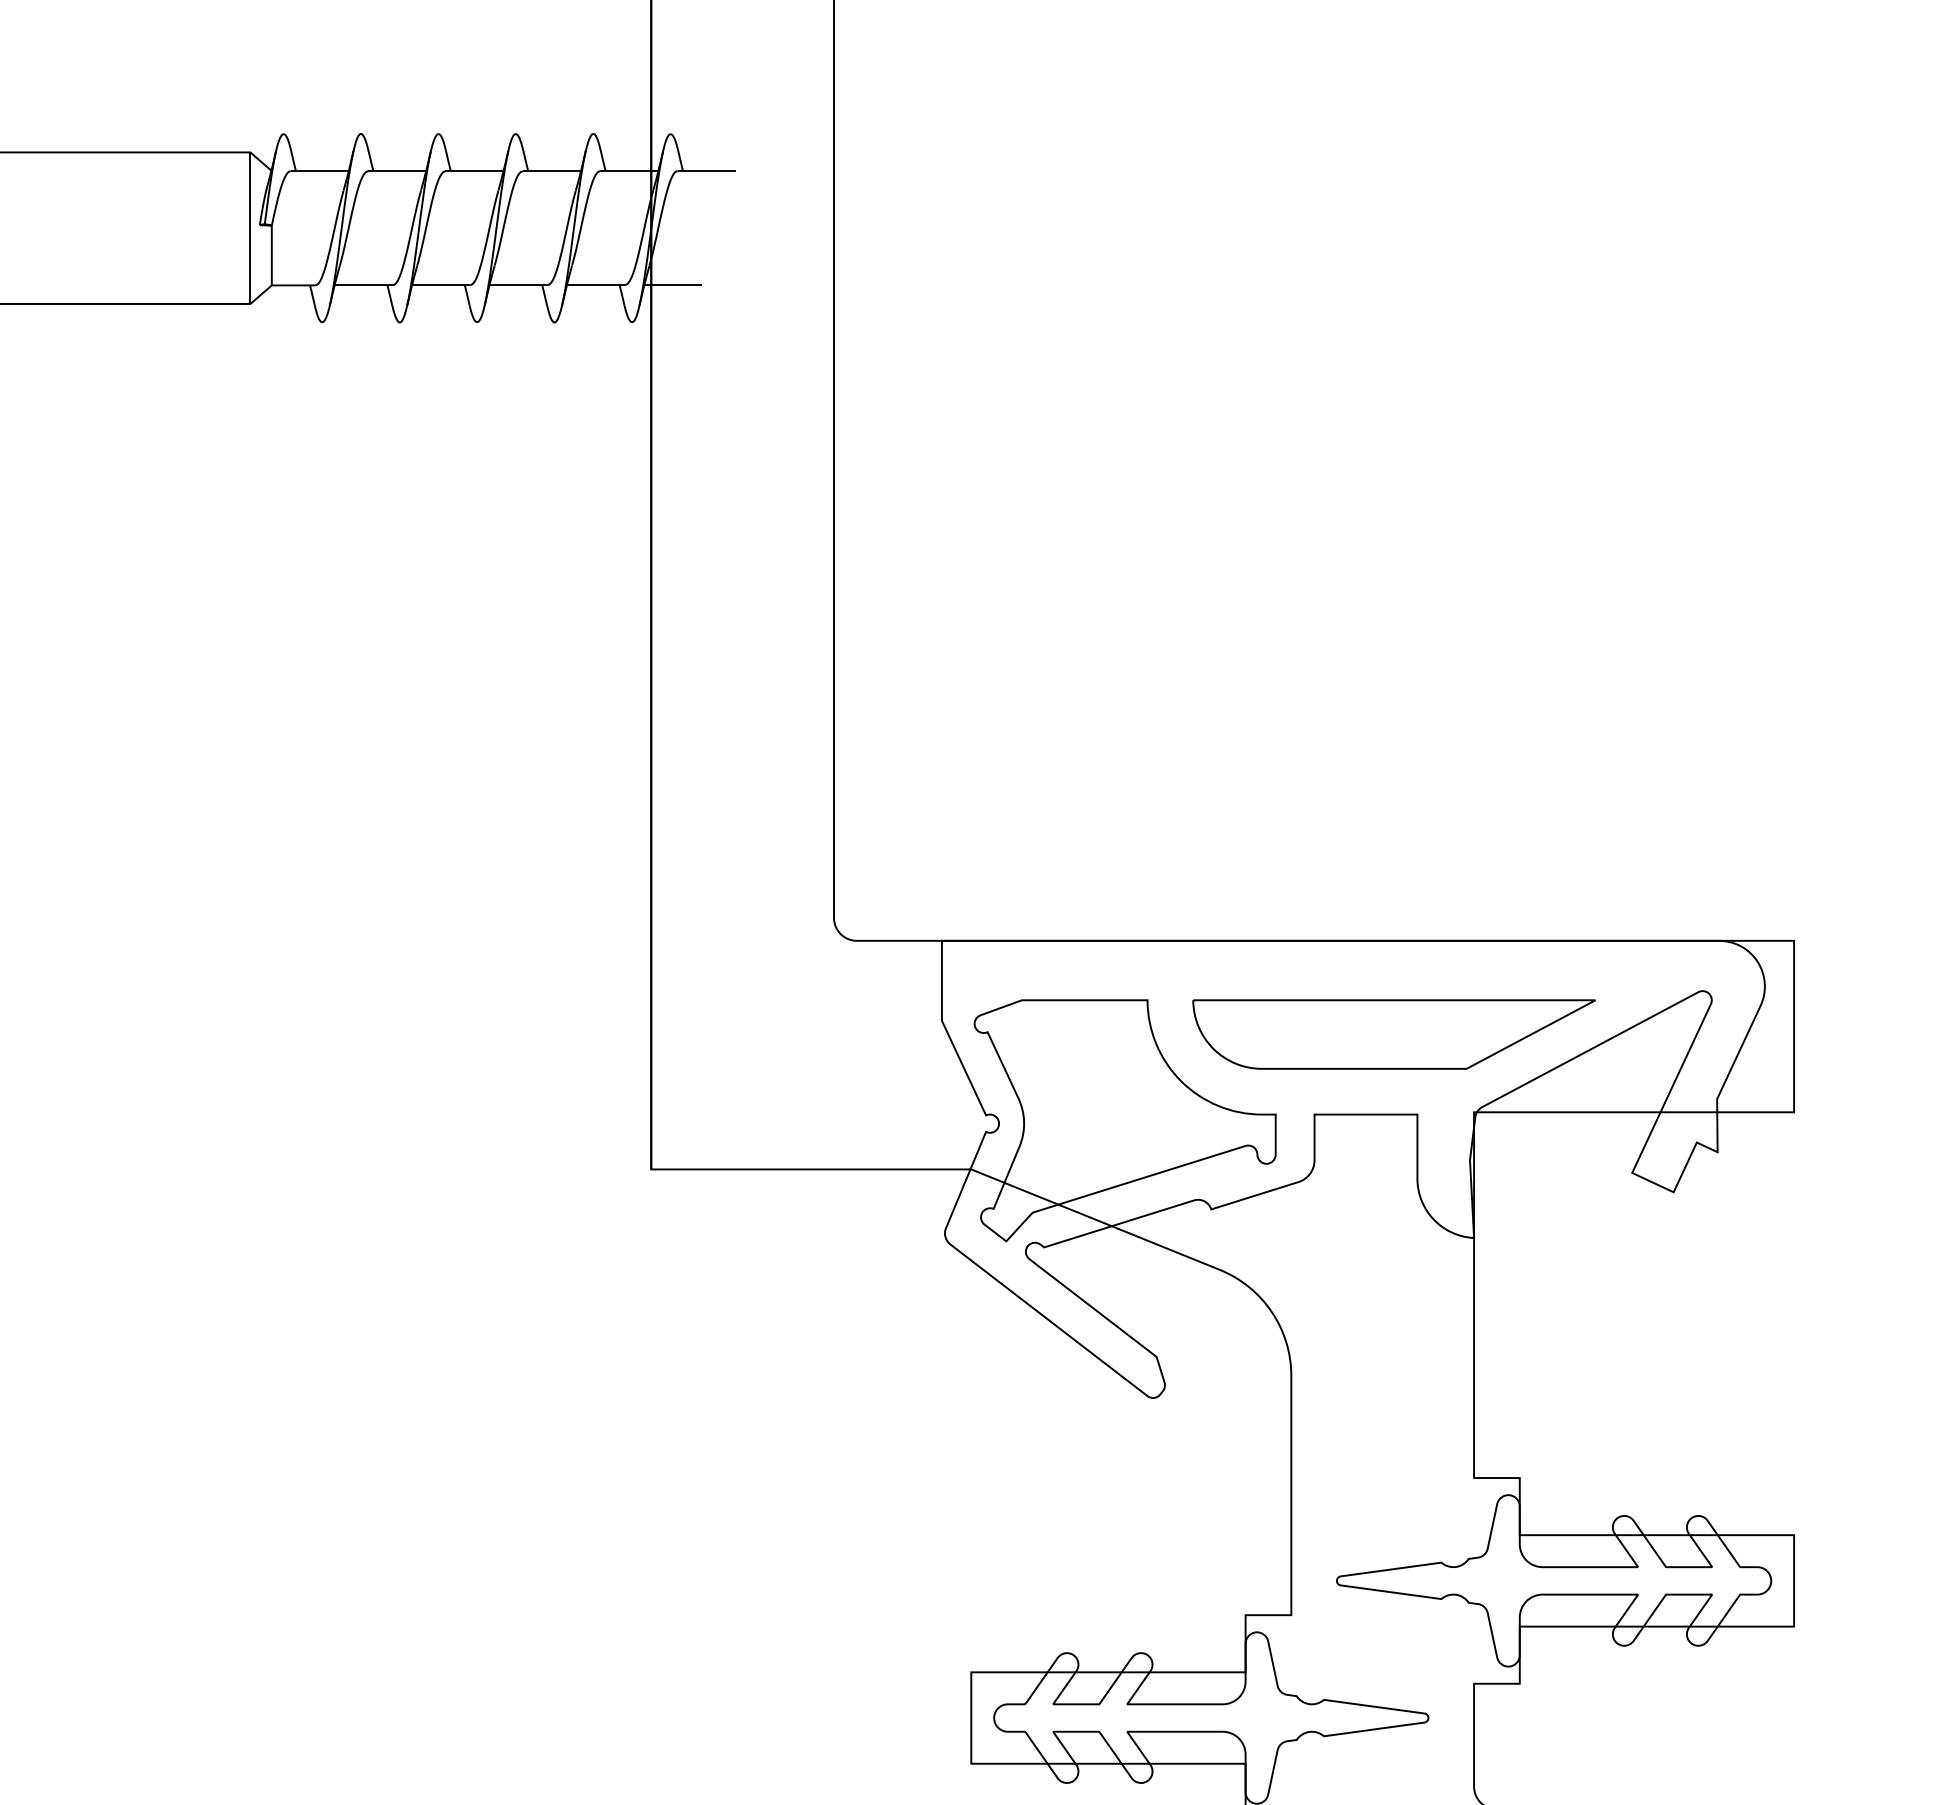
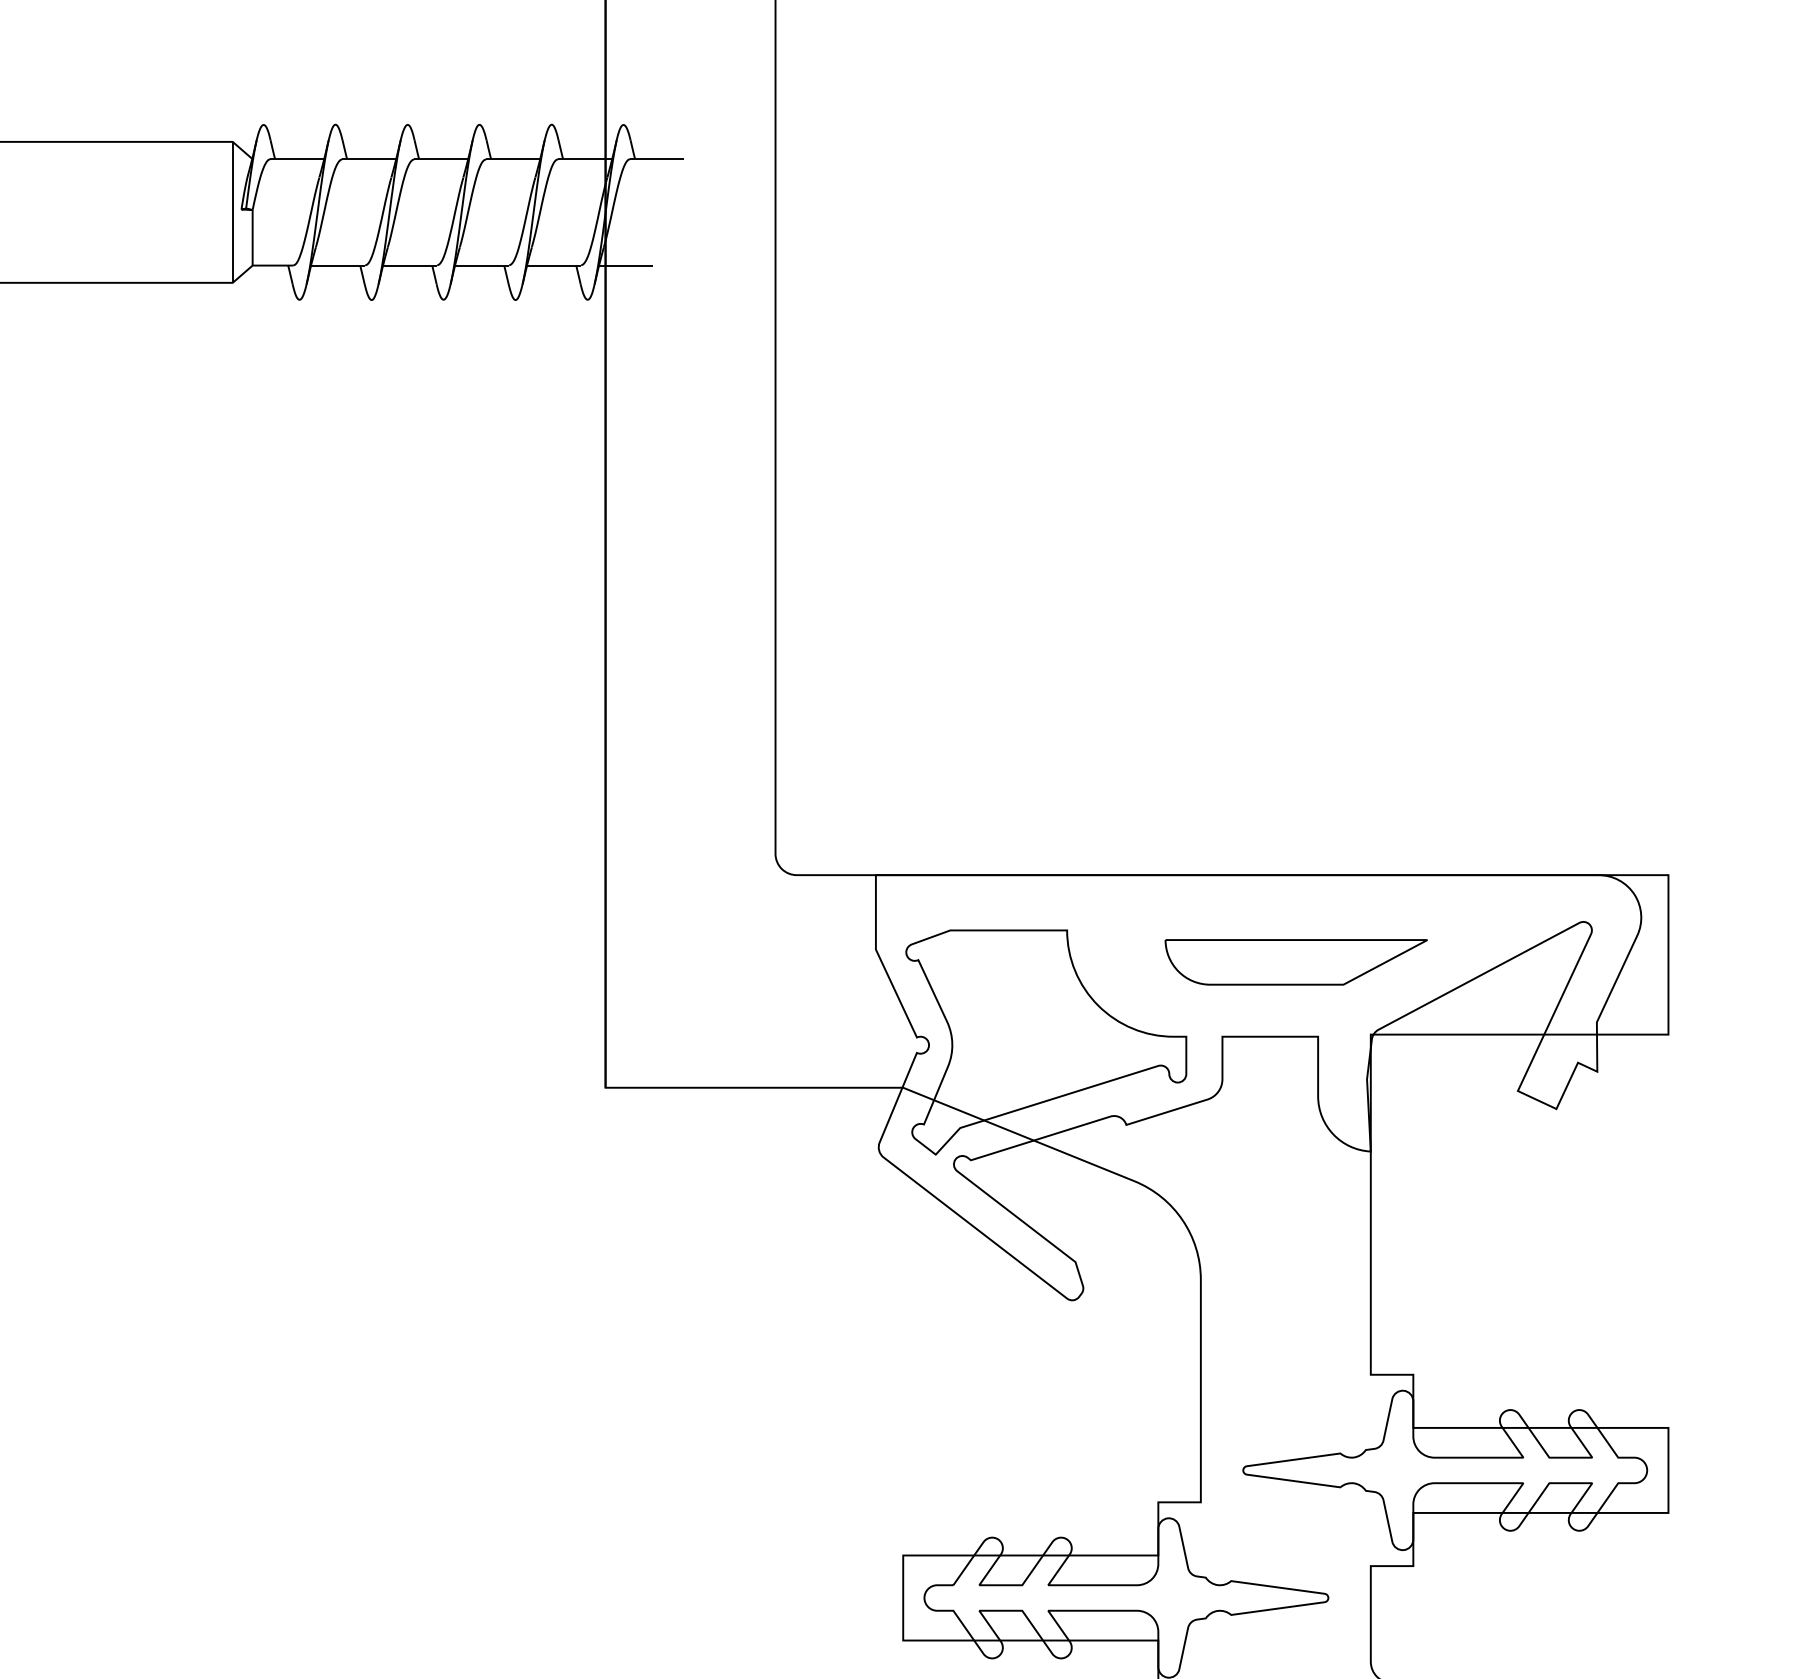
part: (1393, 1034) -> (1295, 962), size x0.7

